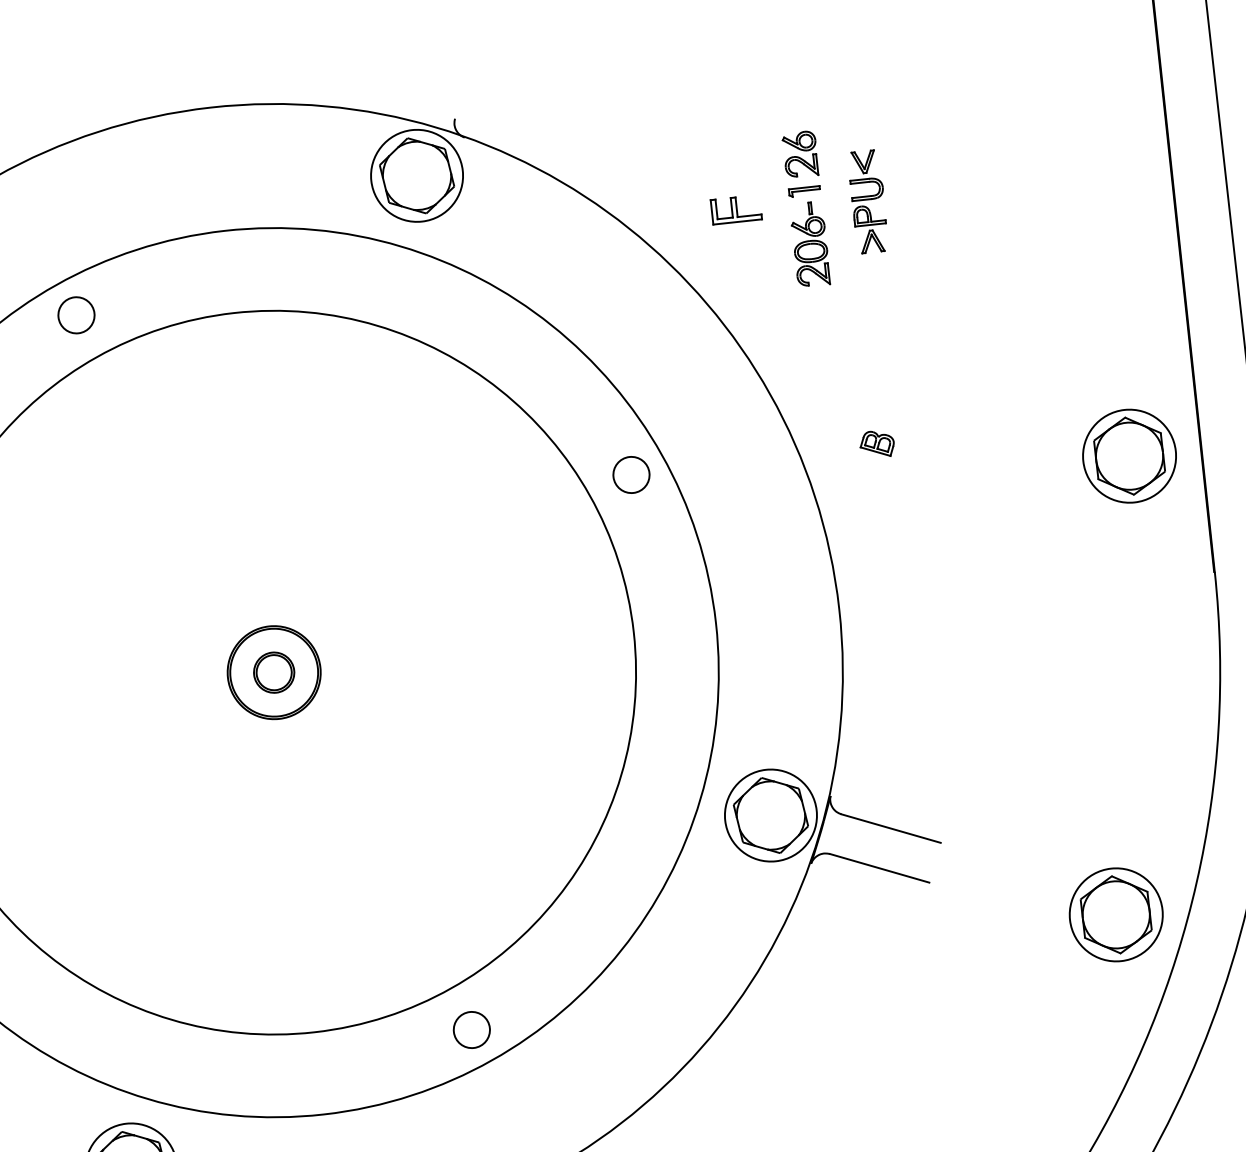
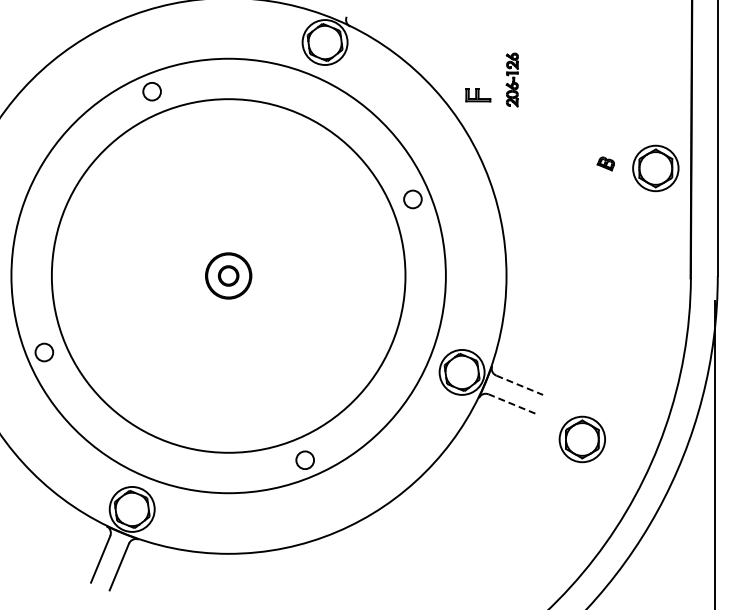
part: (867, 201) -> (542, 79), removed
part: (806, 208) -> (512, 79), size x0.7
part: (736, 209) -> (478, 95), moved
part: (876, 443) -> (605, 163), moved
part: (1128, 456) -> (655, 168), moved
line: (892, 828) -> (520, 385), solid -> dashed
line: (878, 867) -> (511, 403), solid -> dashed
part: (1114, 915) -> (581, 439), moved

